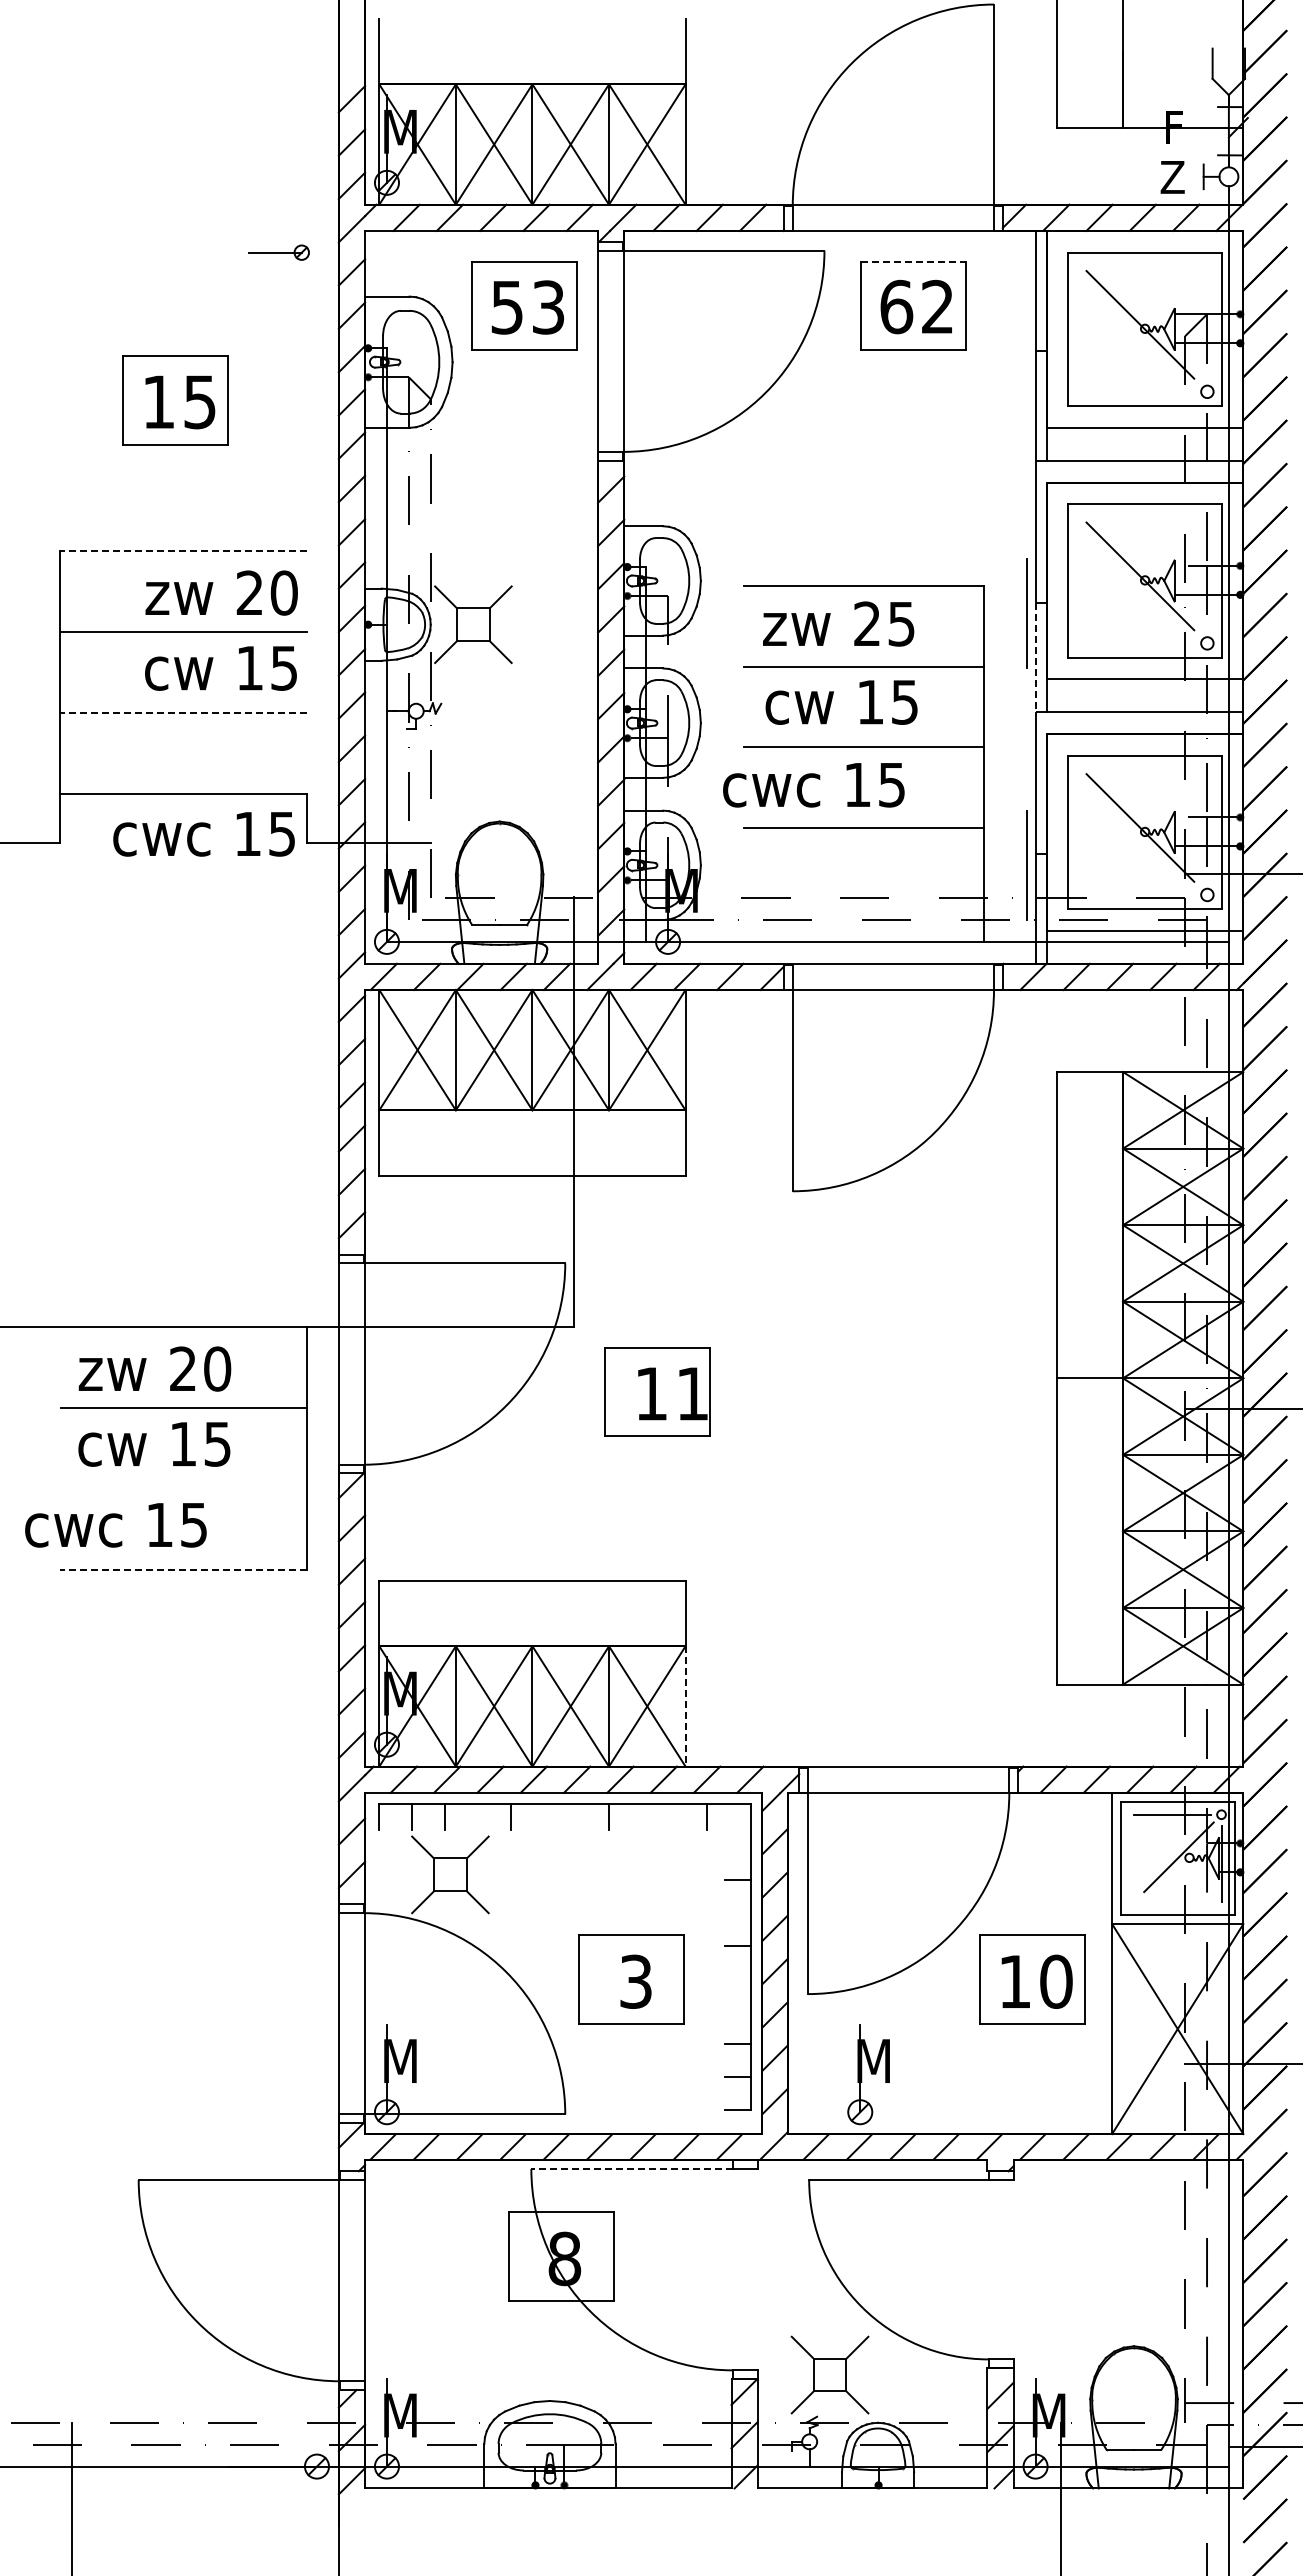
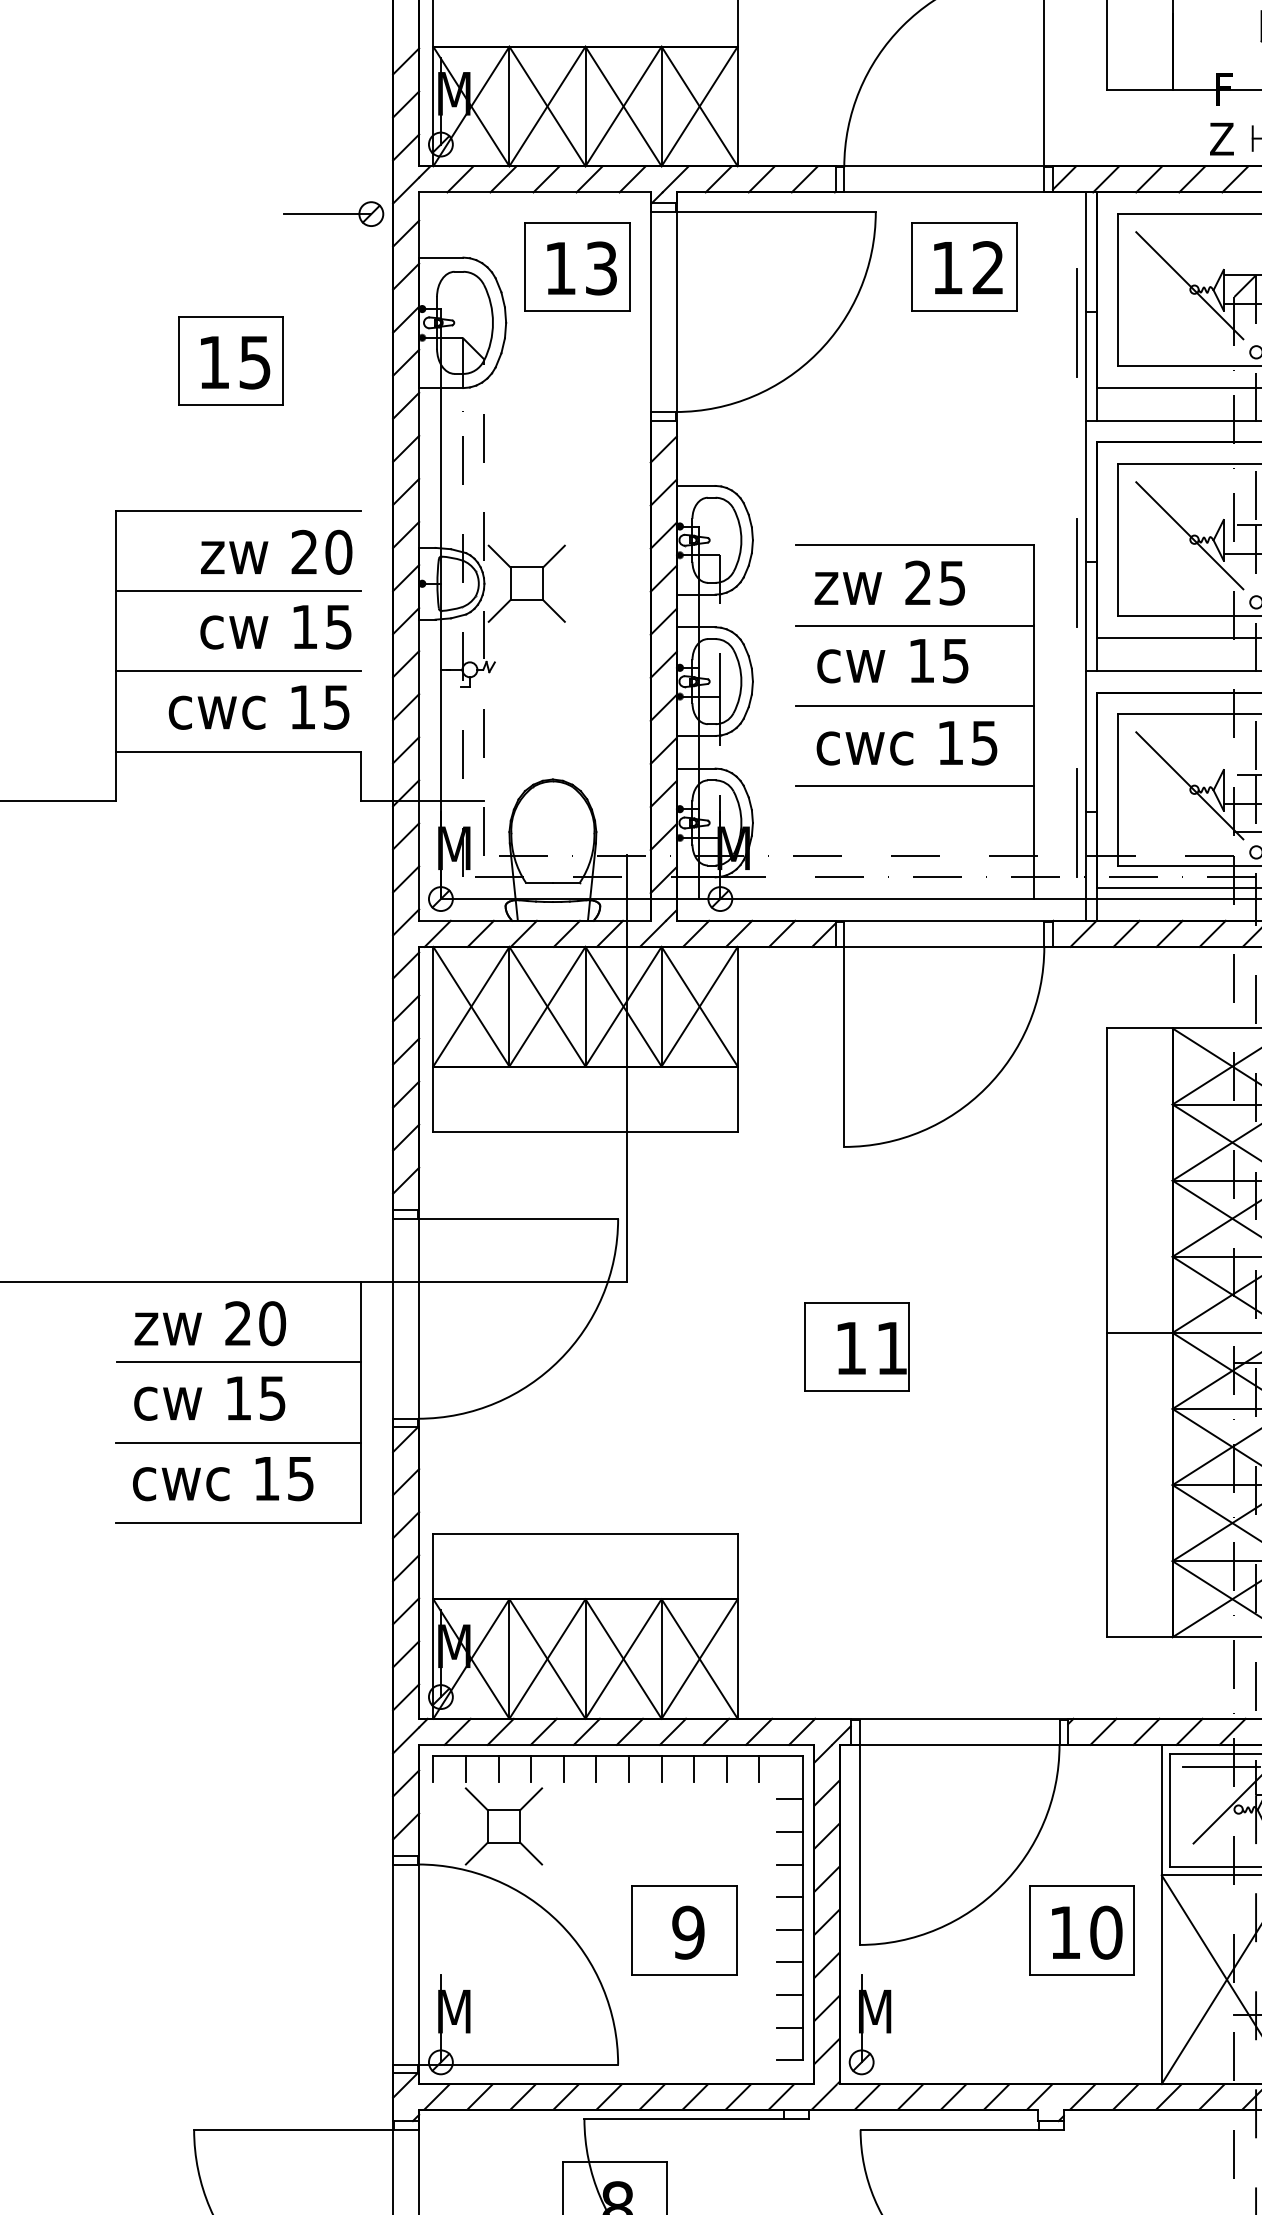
part: (278, 252) -> (333, 213), size x1.67
line: (913, 261) -> (964, 222), dashed -> solid
text: (896, 306) -> (947, 267), 62 -> 12
text: (506, 307) -> (559, 268), 53 -> 13
line: (1026, 361) -> (1076, 322), added
line: (183, 551) -> (238, 511), dashed -> solid
line: (1035, 657) -> (1085, 616), dashed -> solid
line: (183, 712) -> (238, 671), dashed -> solid
text: (813, 785) -> (906, 743), moved
text: (203, 834) -> (258, 707), moved
part: (657, 1391) -> (856, 1345), moved
line: (183, 1488) -> (238, 1442), added
text: (115, 1525) -> (222, 1479), moved
line: (183, 1569) -> (238, 1522), dashed -> solid
line: (685, 1706) -> (737, 1659), dashed -> solid
line: (477, 1816) -> (530, 1768), added
line: (543, 1816) -> (596, 1768), added
line: (576, 1816) -> (629, 1768), added
line: (641, 1816) -> (693, 1768), added
line: (674, 1816) -> (726, 1768), added
line: (737, 1847) -> (789, 1799), added
line: (737, 1913) -> (789, 1864), added
line: (737, 1978) -> (789, 1929), added
text: (635, 1981) -> (687, 1932), 3 -> 9
line: (737, 2011) -> (789, 1962), added
part: (868, 2074) -> (869, 2024), moved
line: (631, 2169) -> (683, 2119), dashed -> solid

